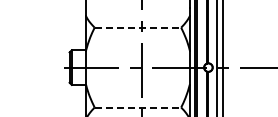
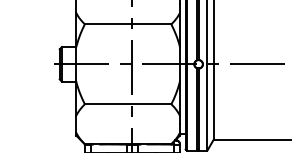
line: (138, 27) -> (128, 24), dashed -> solid
line: (138, 107) -> (128, 104), dashed -> solid

